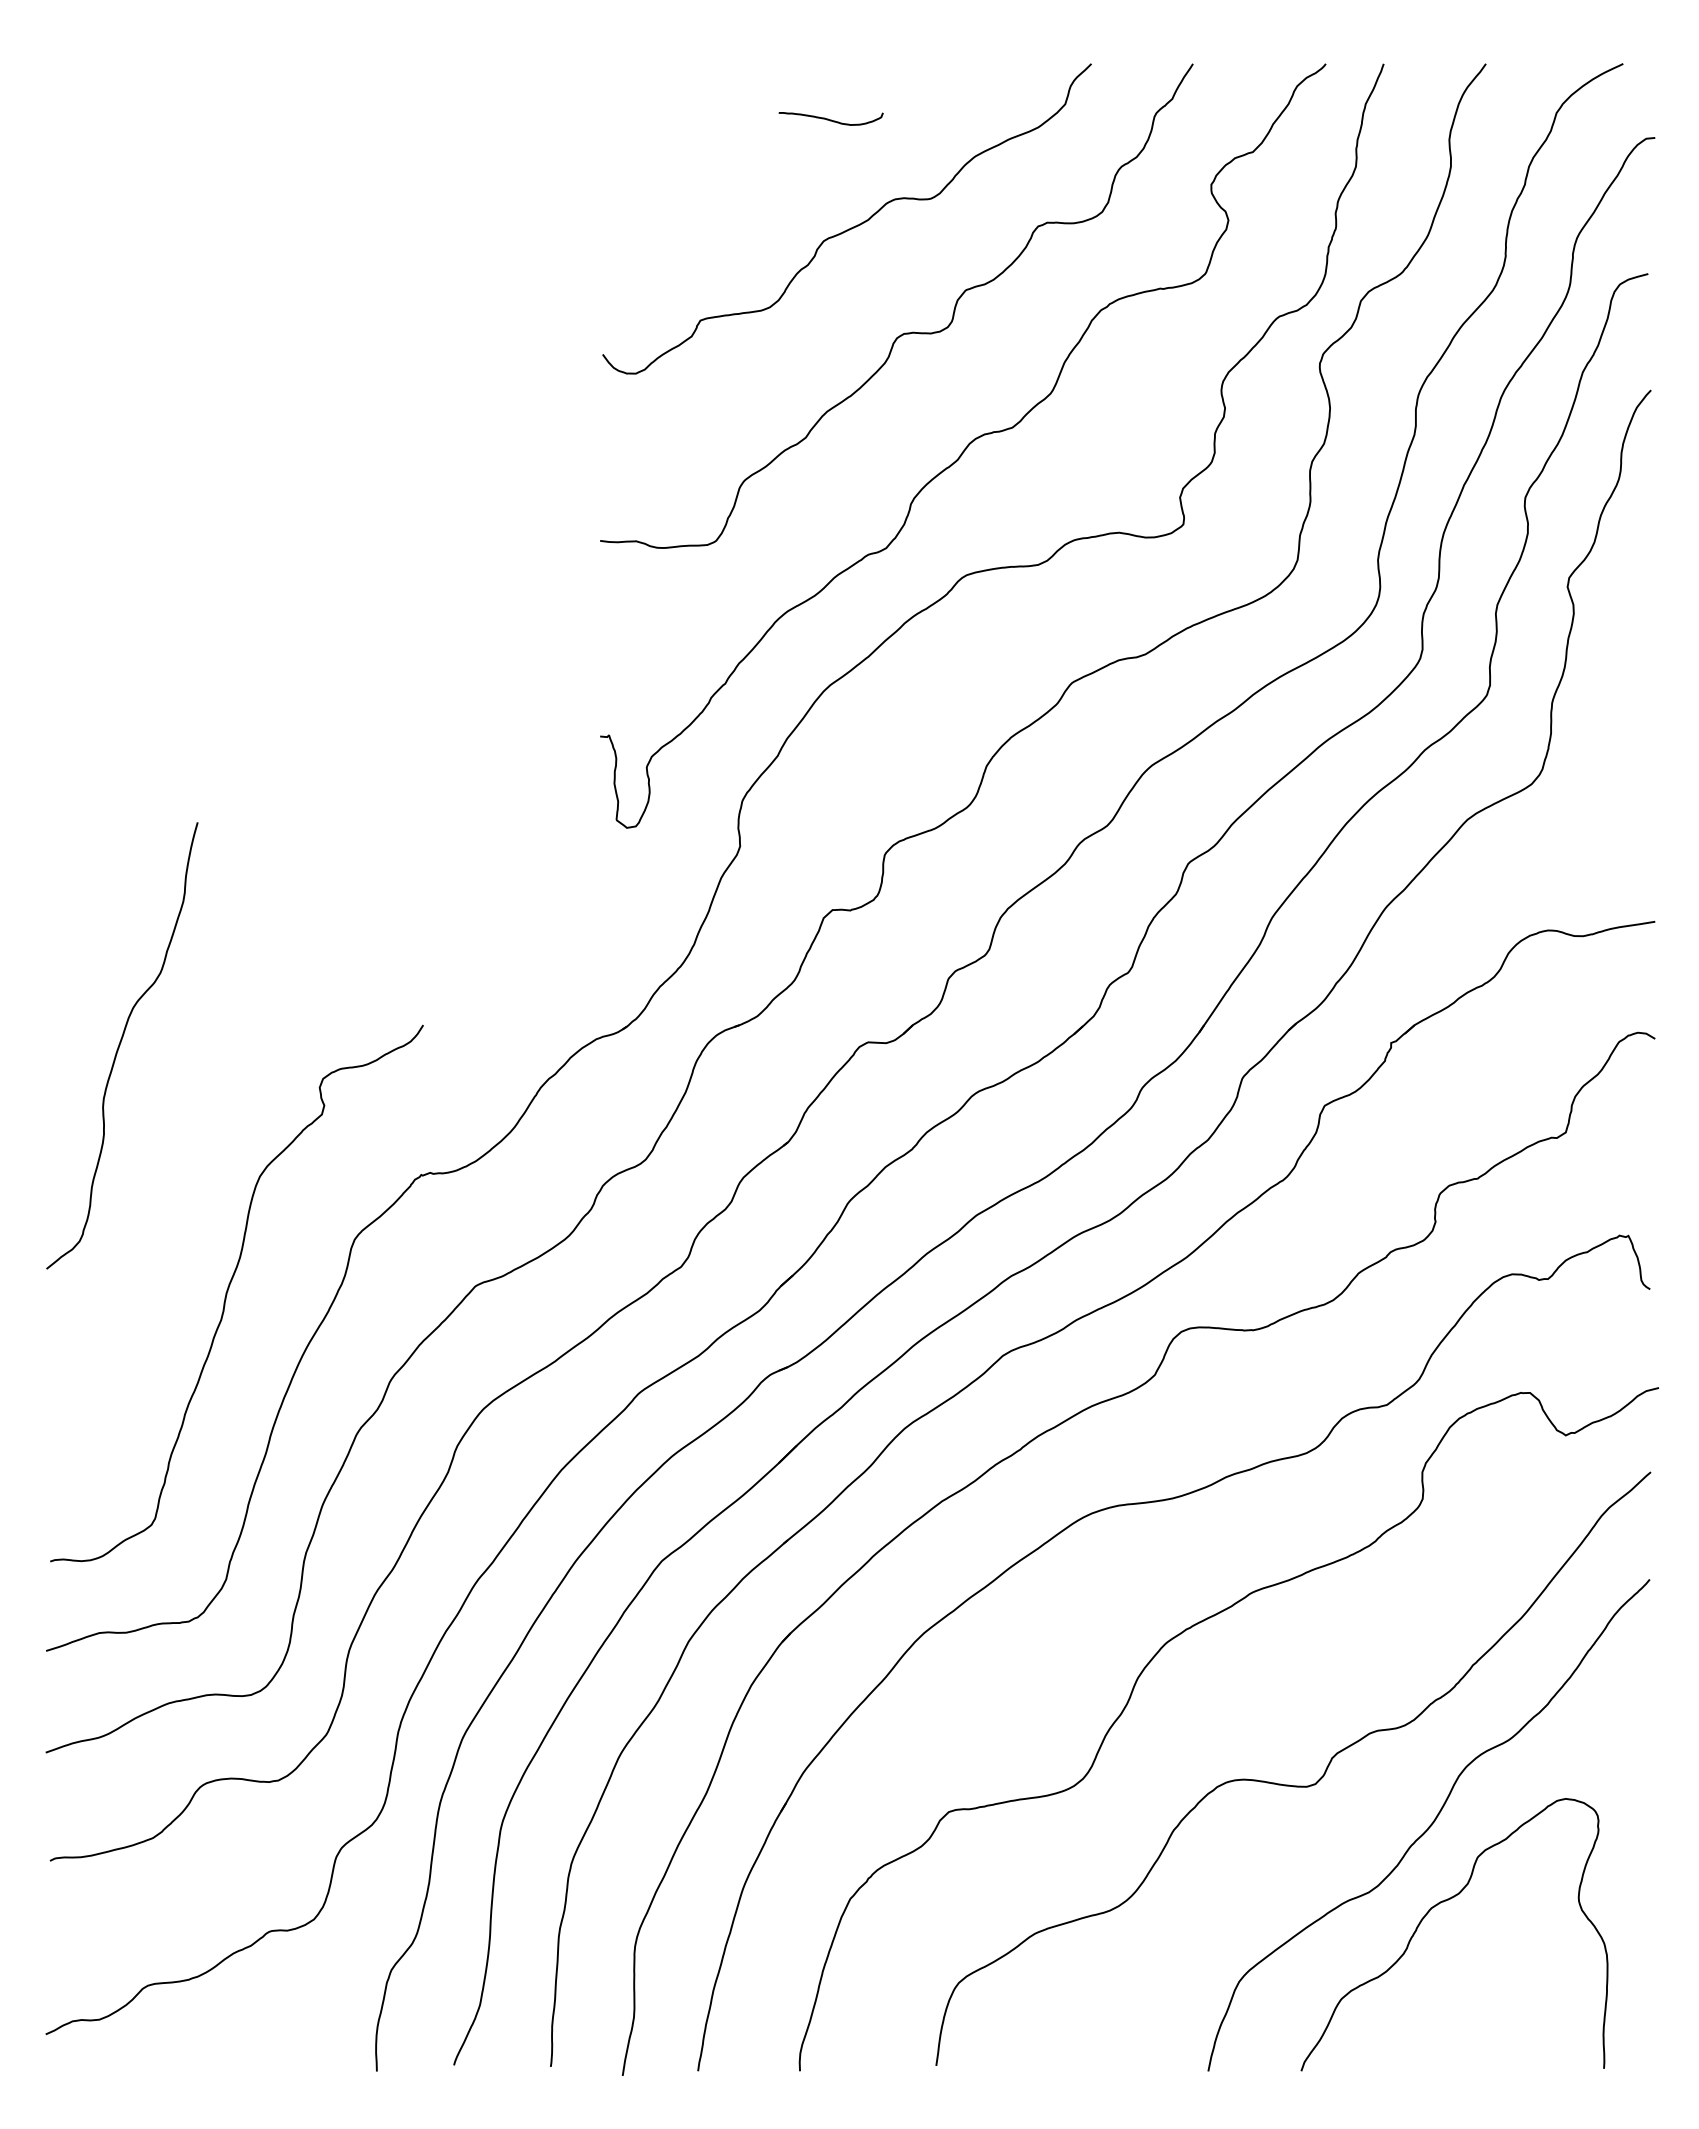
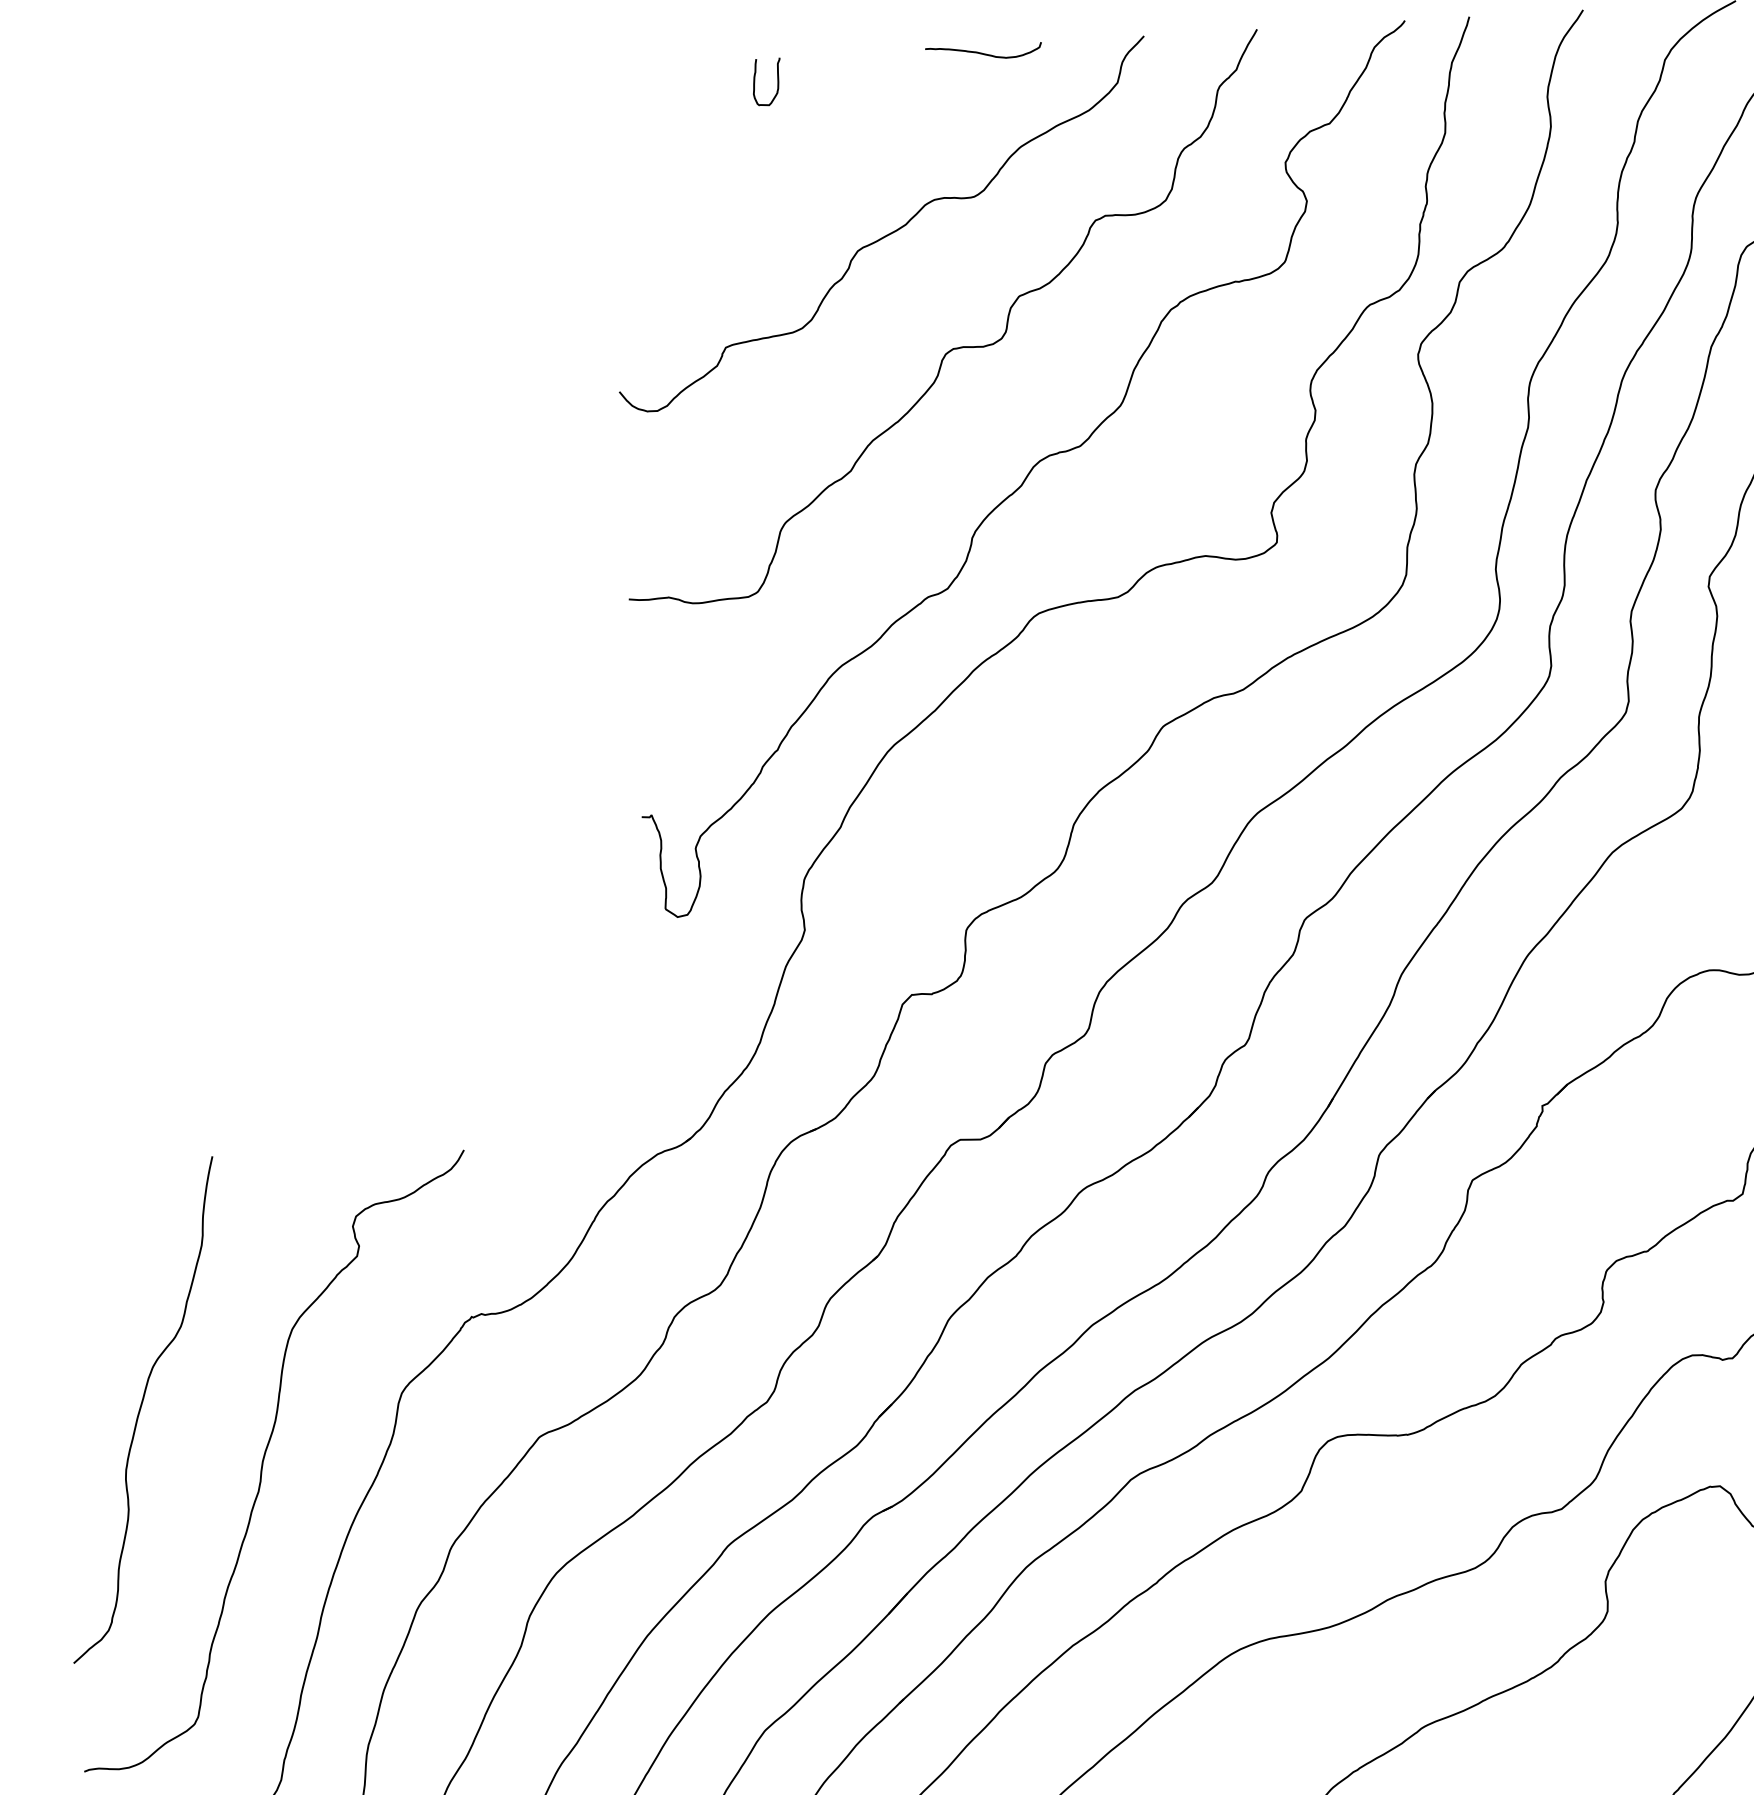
curve: (760, 84) -> (777, 80), added
curve: (830, 119) -> (983, 53), moved
curve: (120, 1045) -> (141, 1409), moved

